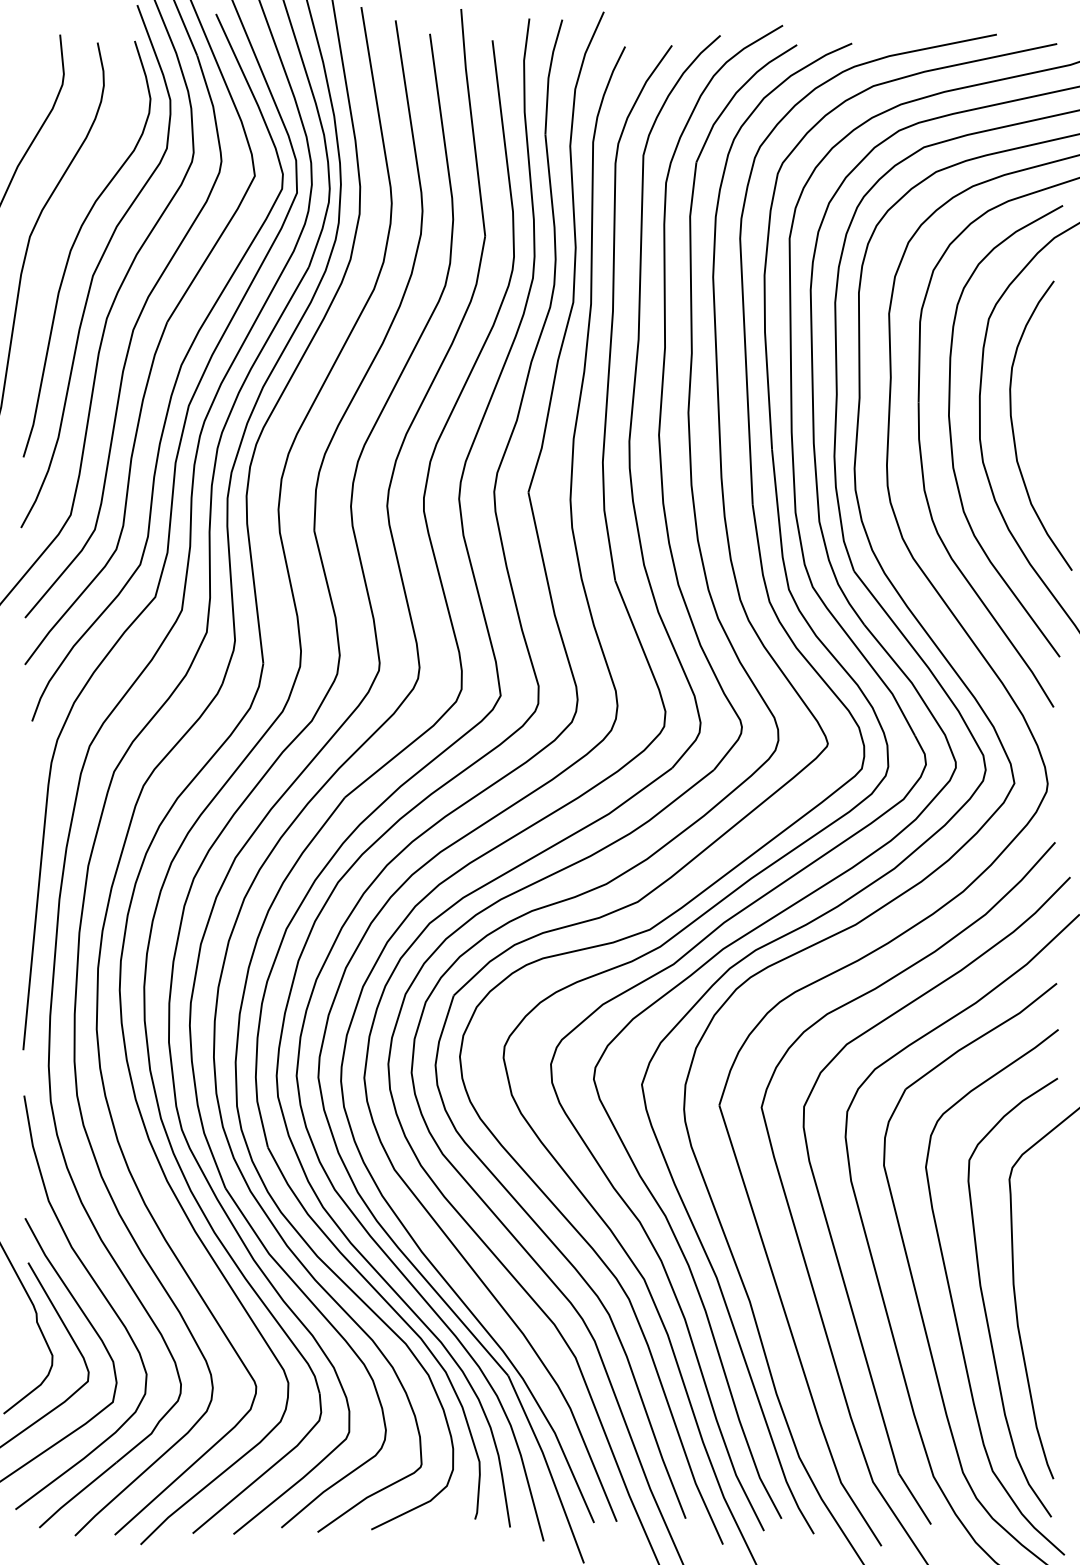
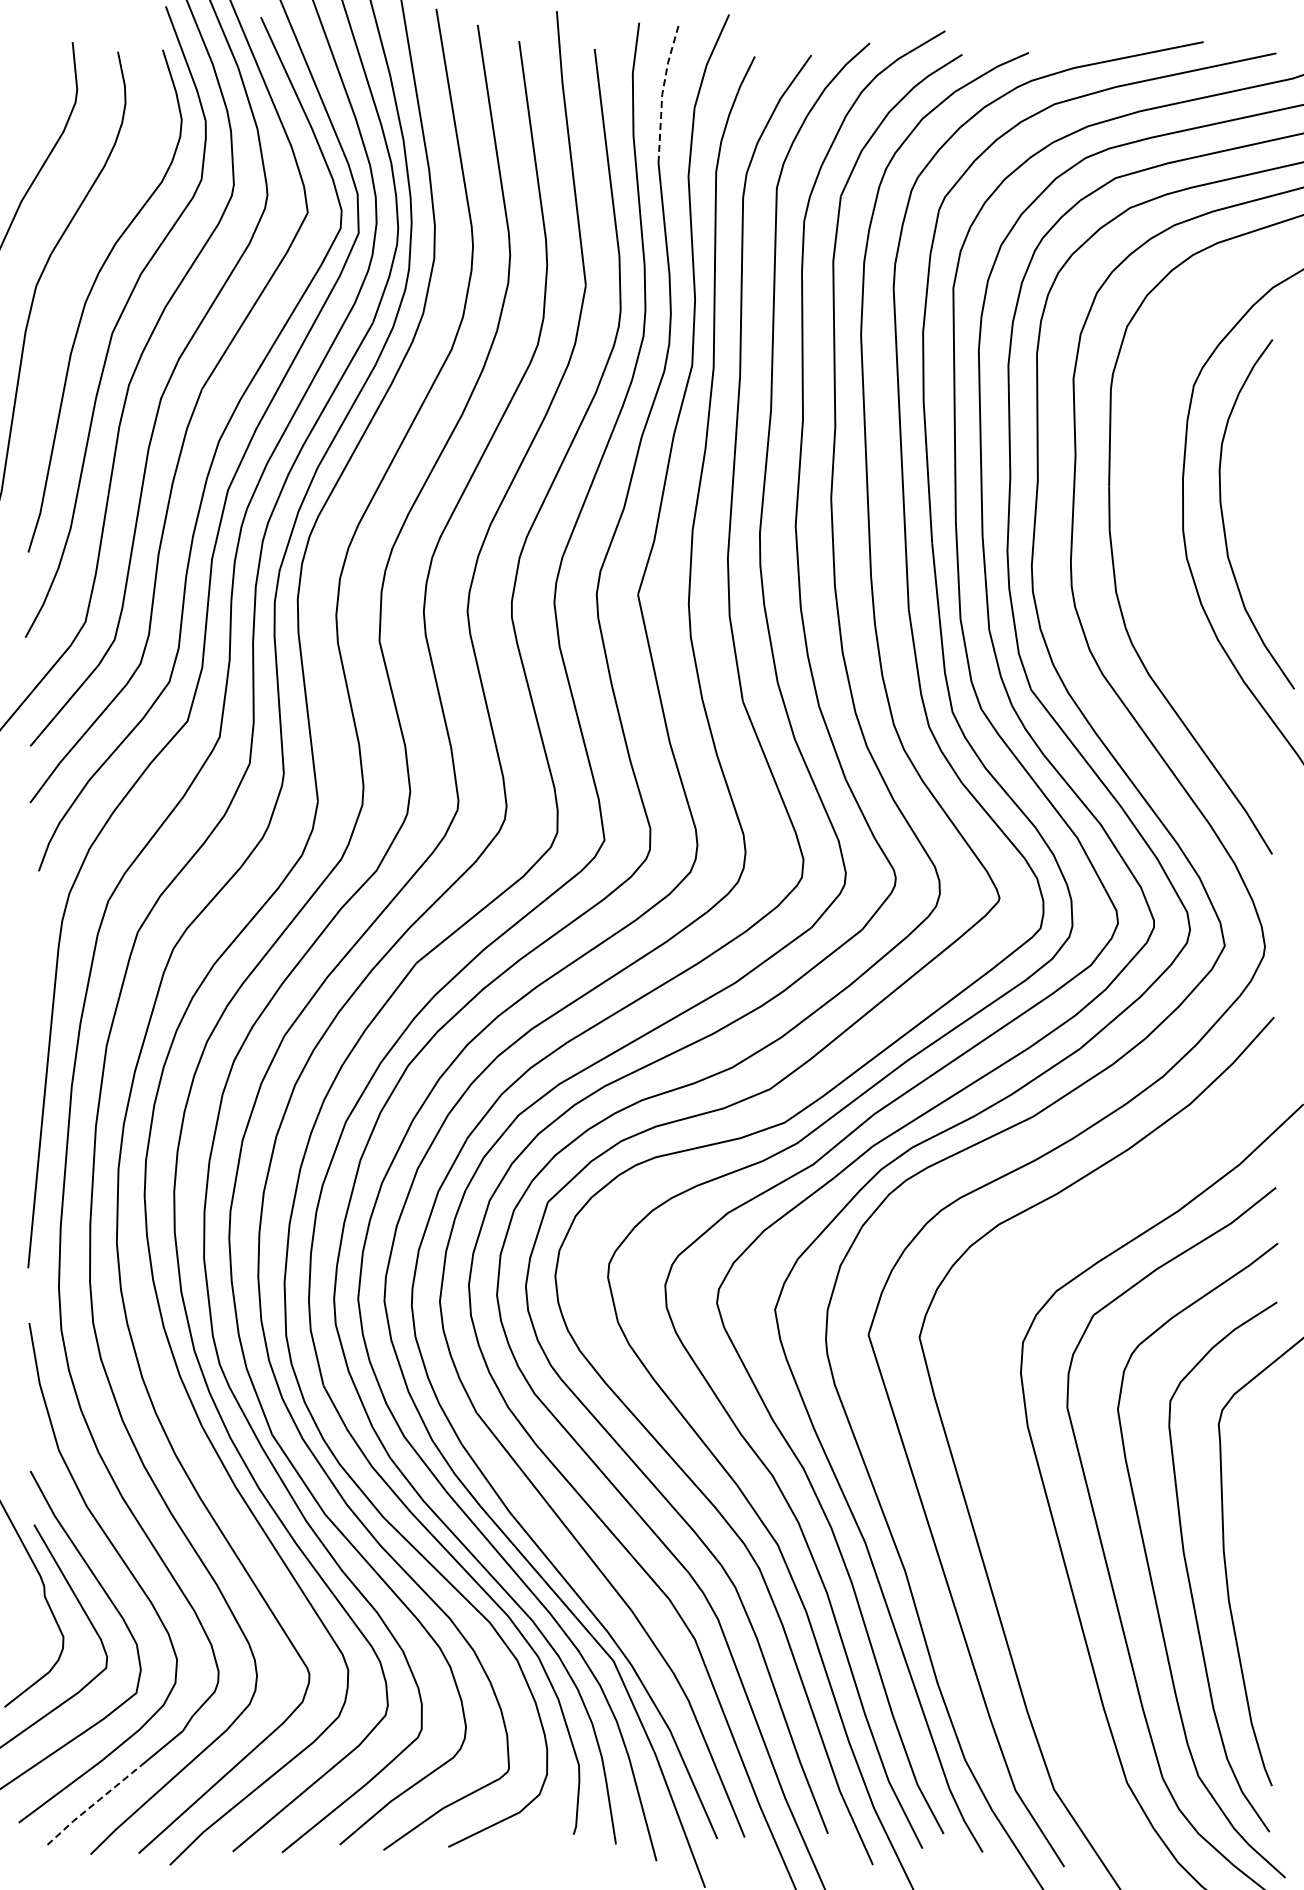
line: (548, 75) -> (662, 91), solid -> dashed
curve: (952, 439) -> (1149, 531), removed
part: (831, 1233) -> (1003, 1489), removed
line: (76, 1495) -> (92, 1805), solid -> dashed

